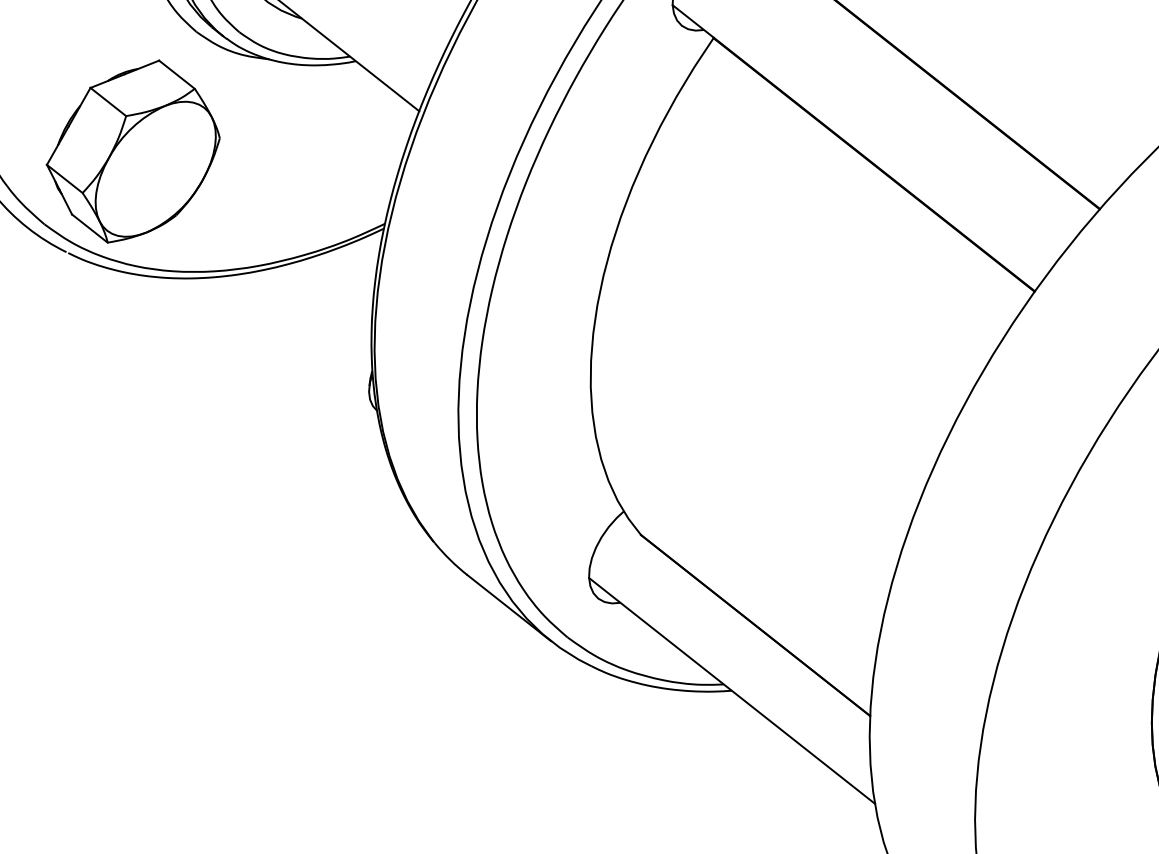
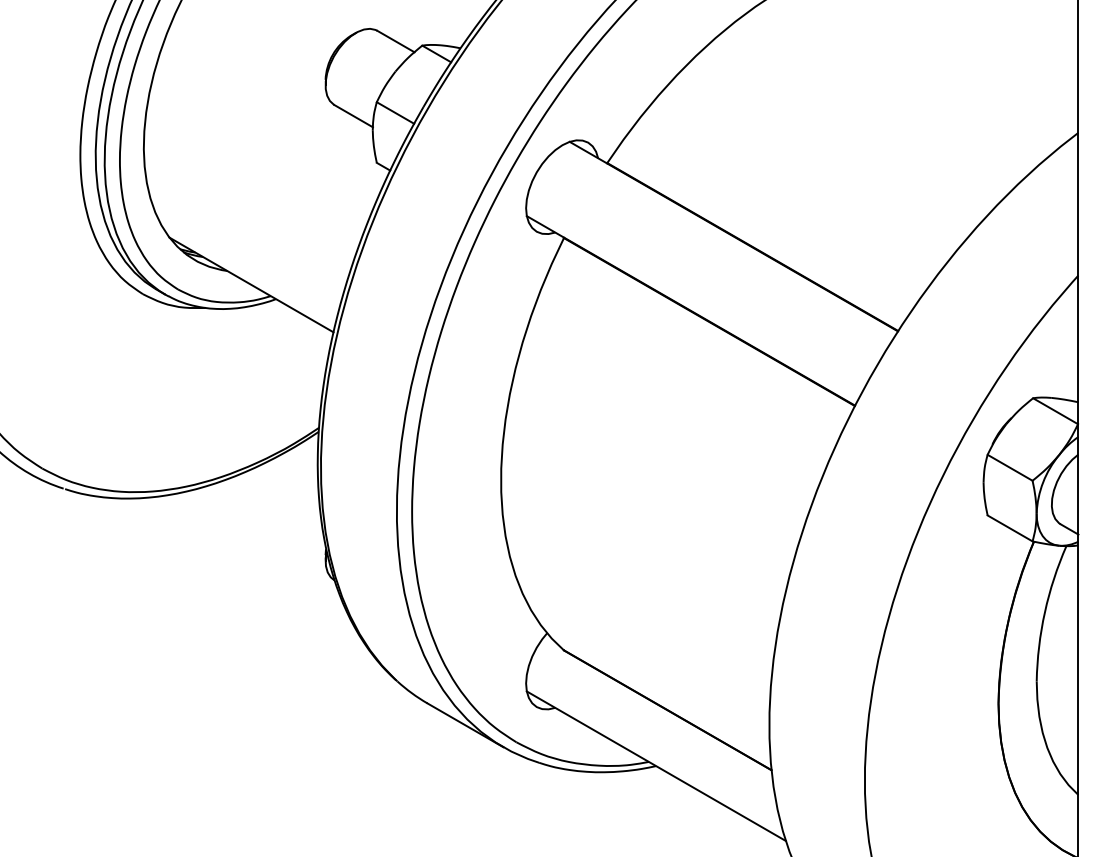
part: (132, 150) -> (105, 398), removed

